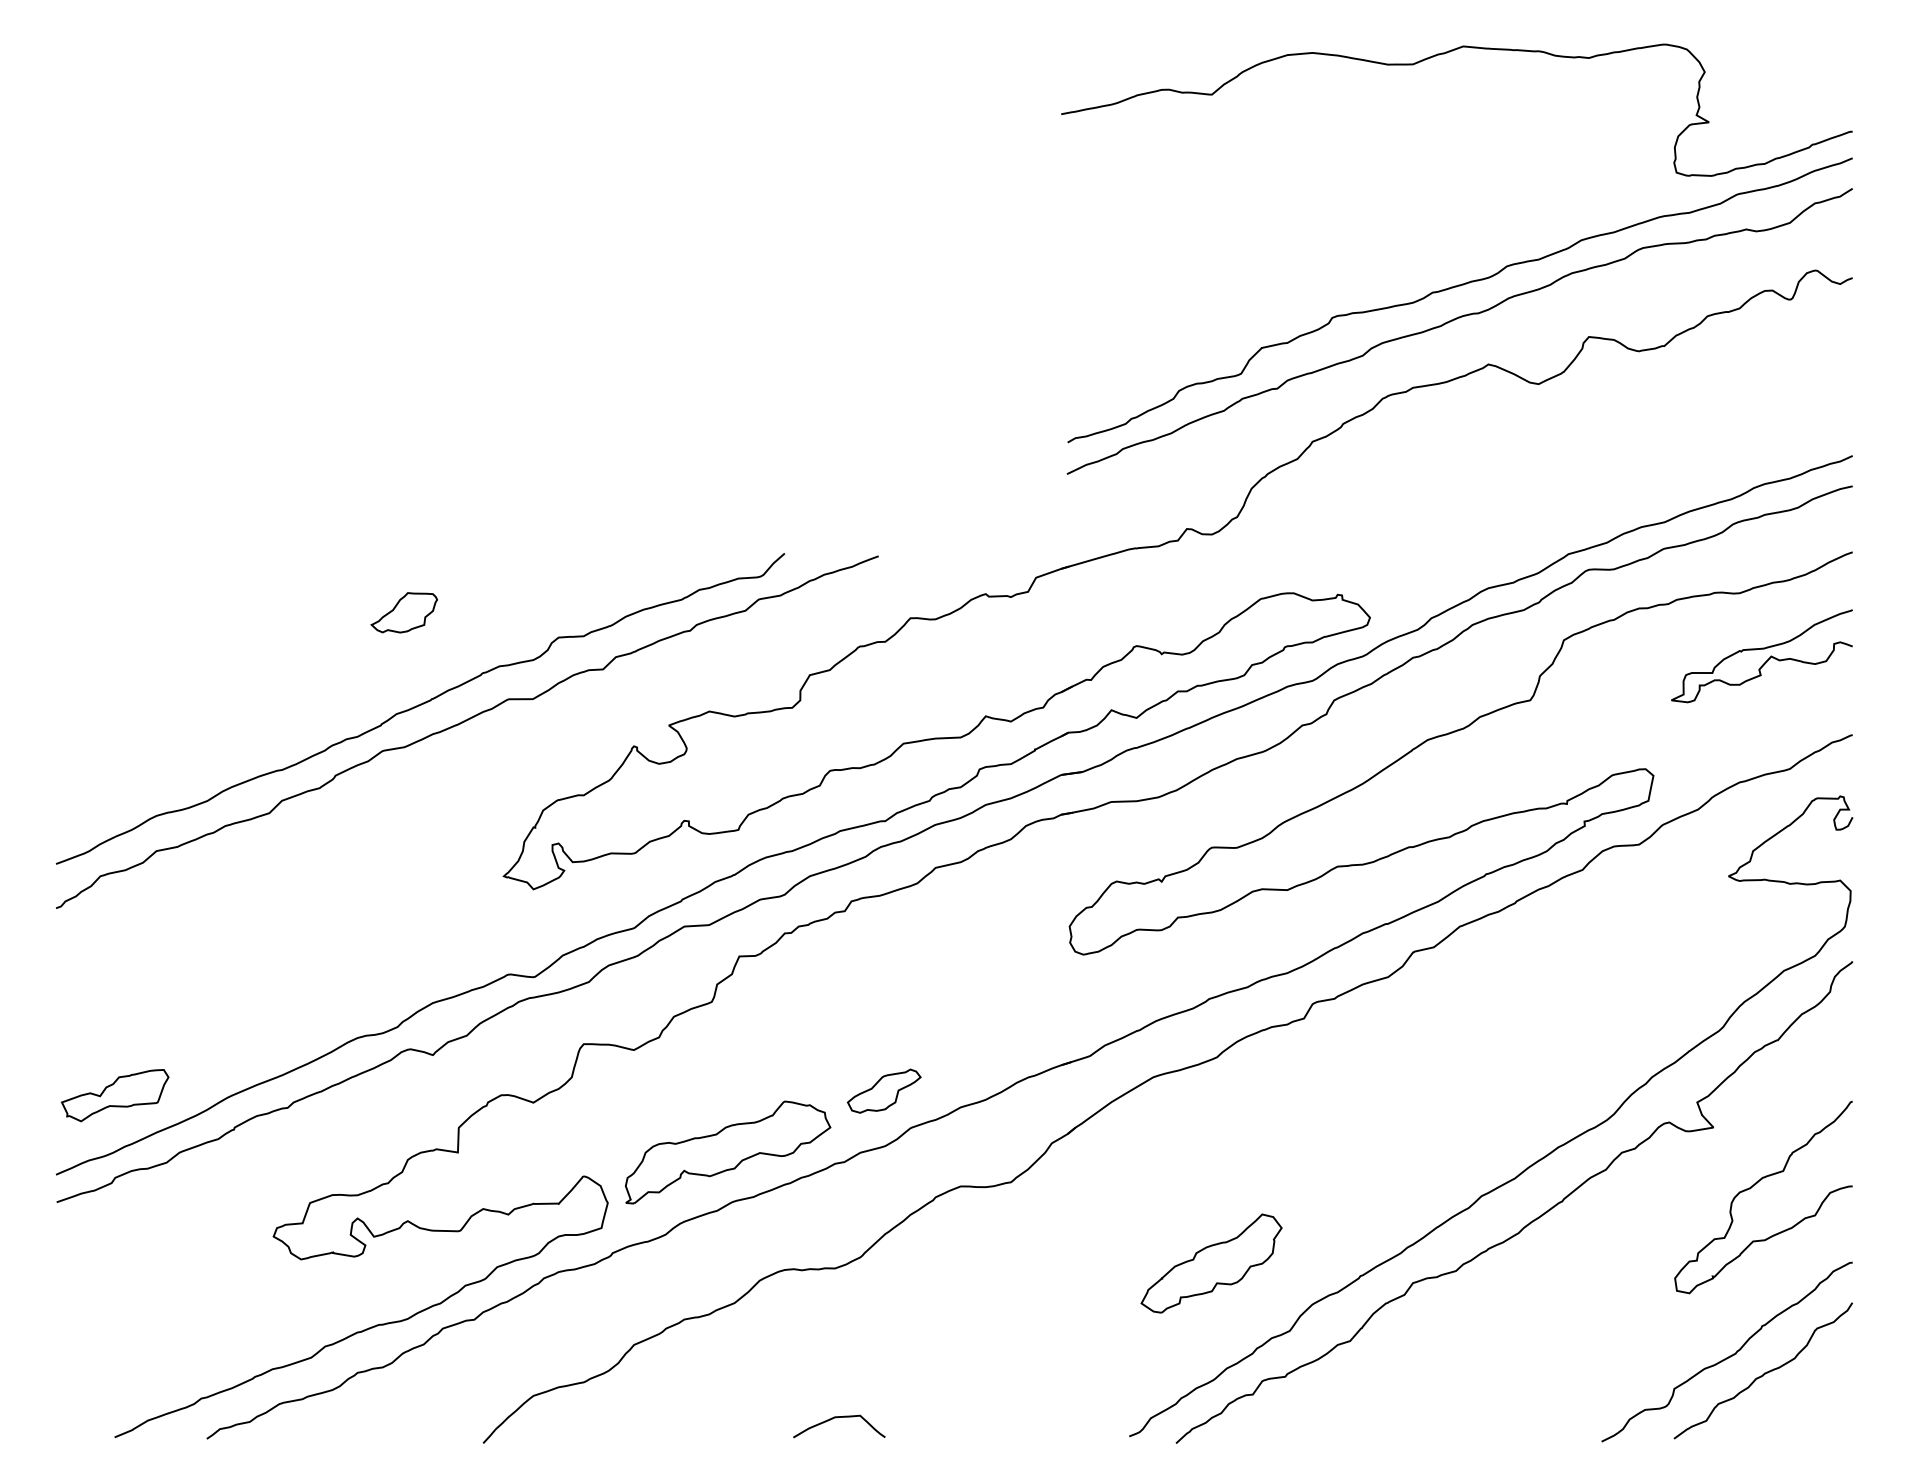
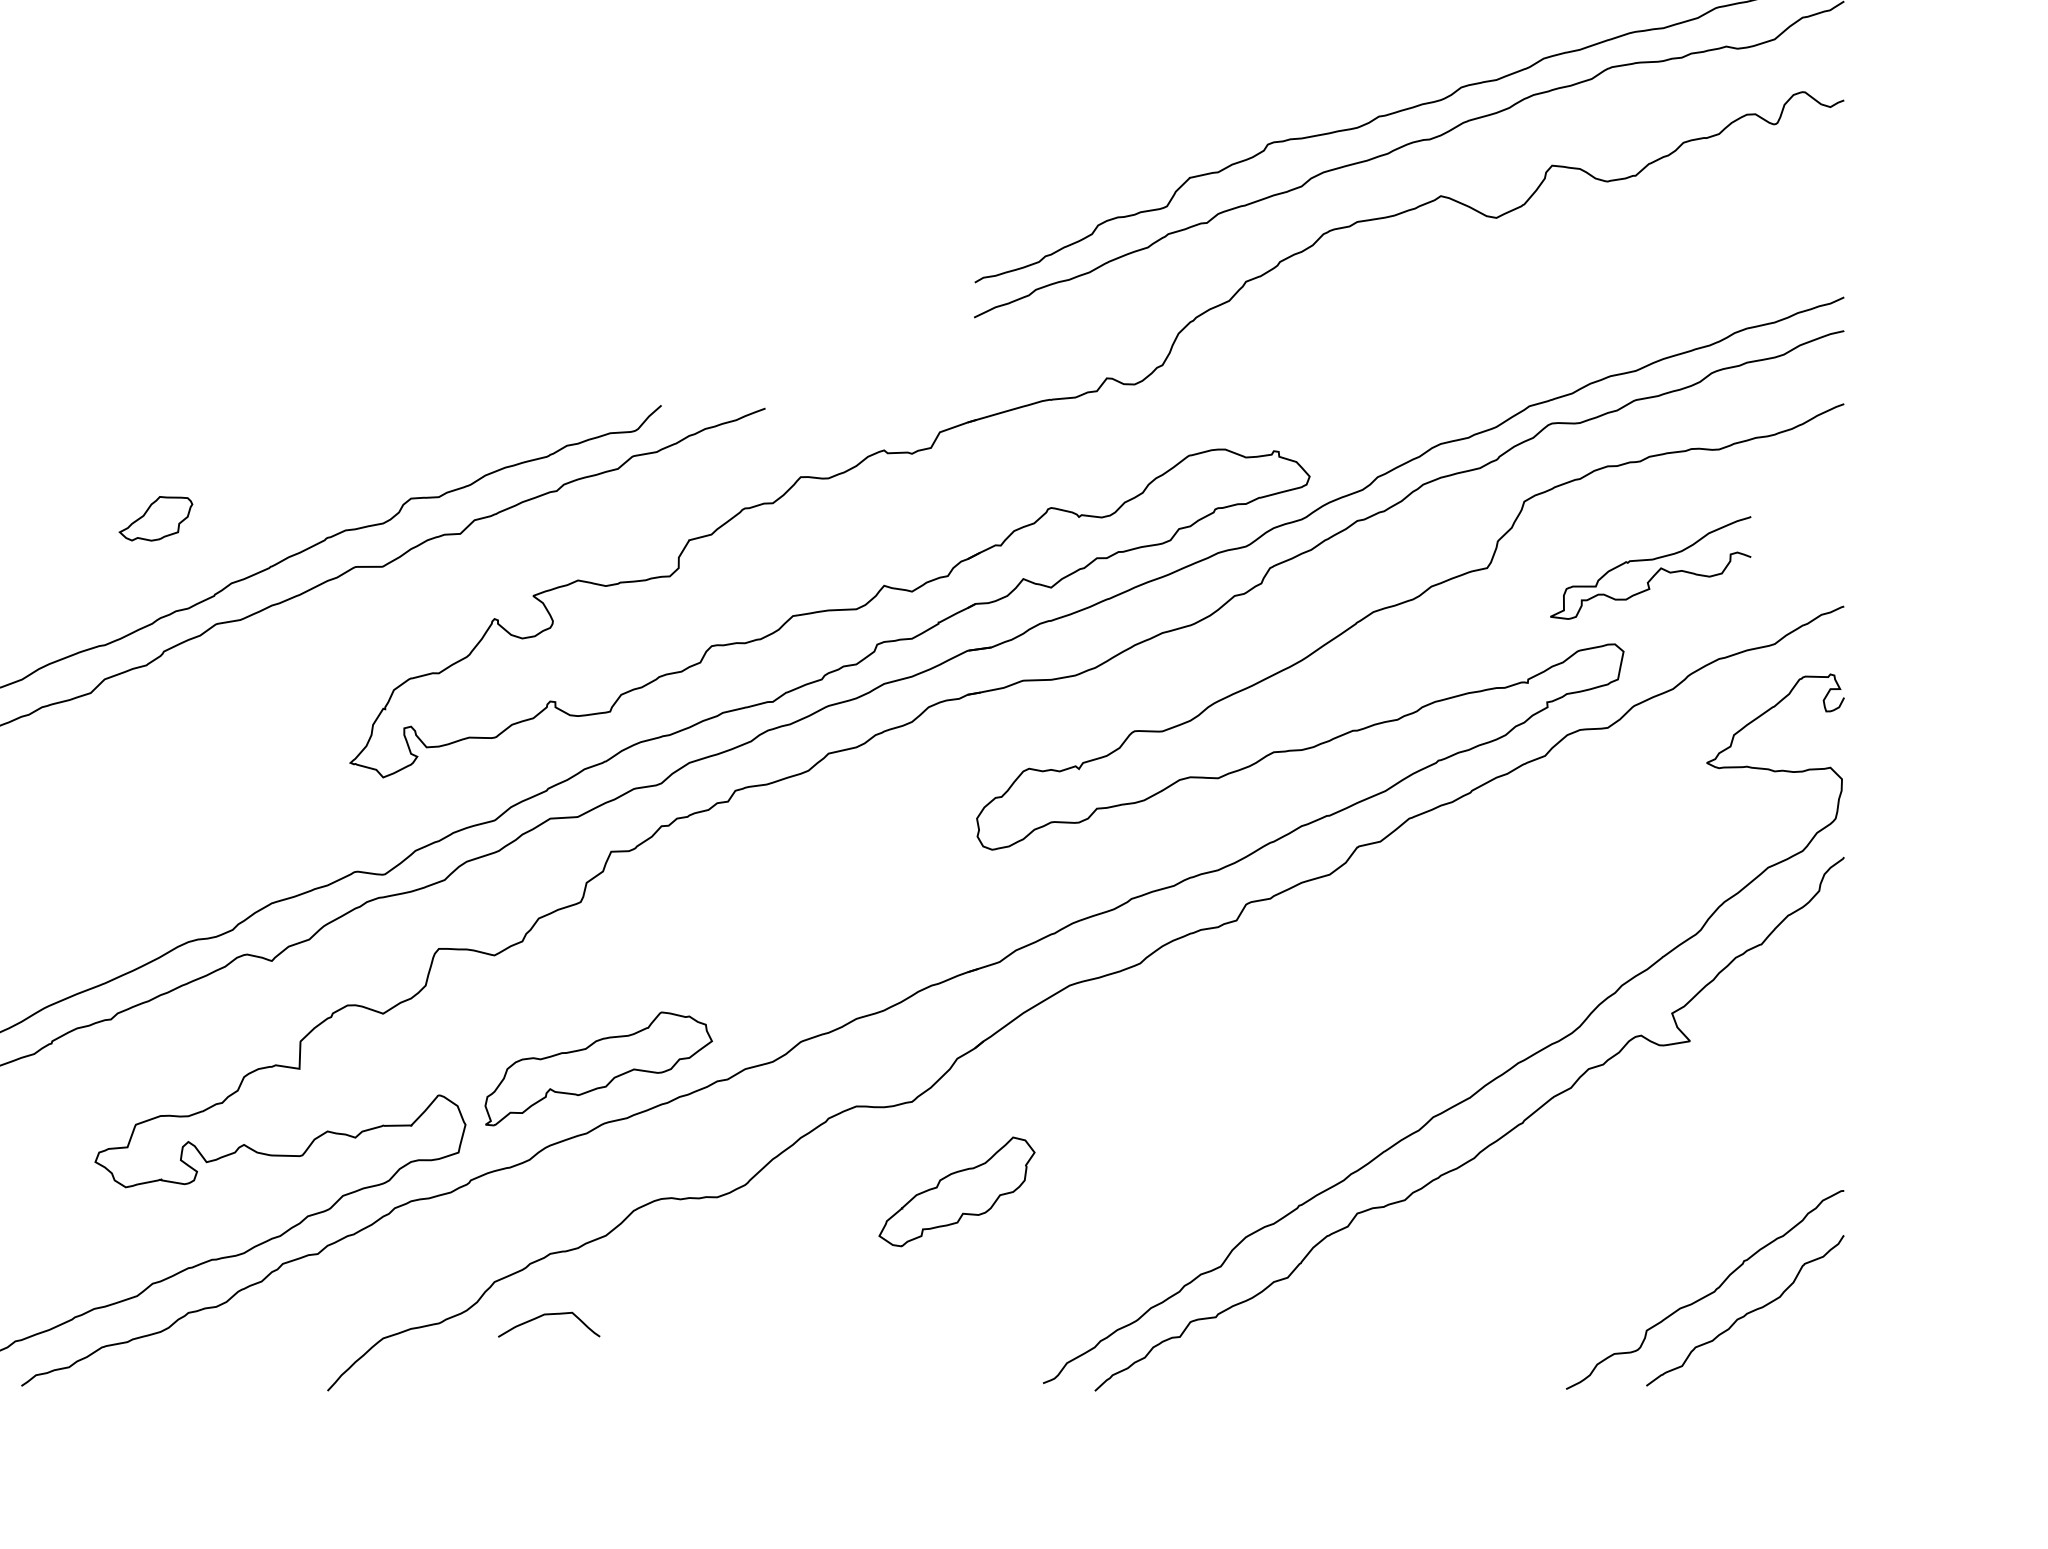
part: (403, 612) -> (155, 518), moved
curve: (1766, 660) -> (1655, 572), moved
part: (884, 1090) -> (771, 1000), removed
curve: (1755, 1185) -> (1736, 1105), removed
part: (1211, 1263) -> (956, 1191), moved
curve: (836, 1418) -> (546, 1315), moved

